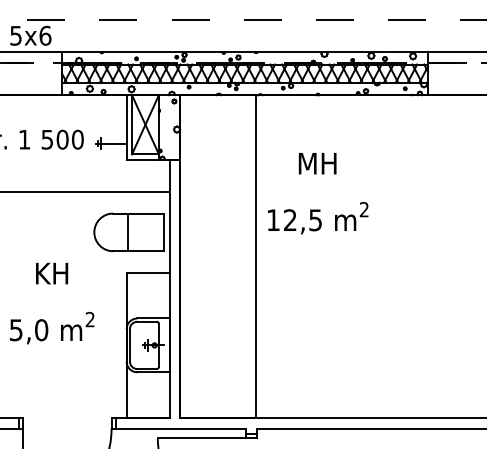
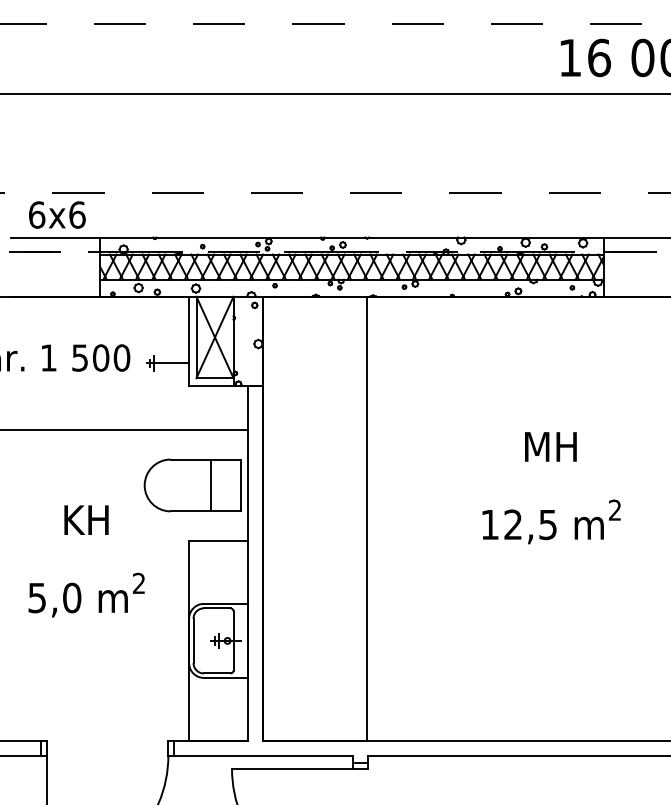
text: (16, 35) -> (37, 214), 5x6 -> 6x6
text: (318, 193) -> (551, 488), moved
line: (127, 232) -> (211, 485), moved
text: (52, 303) -> (86, 561), moved

